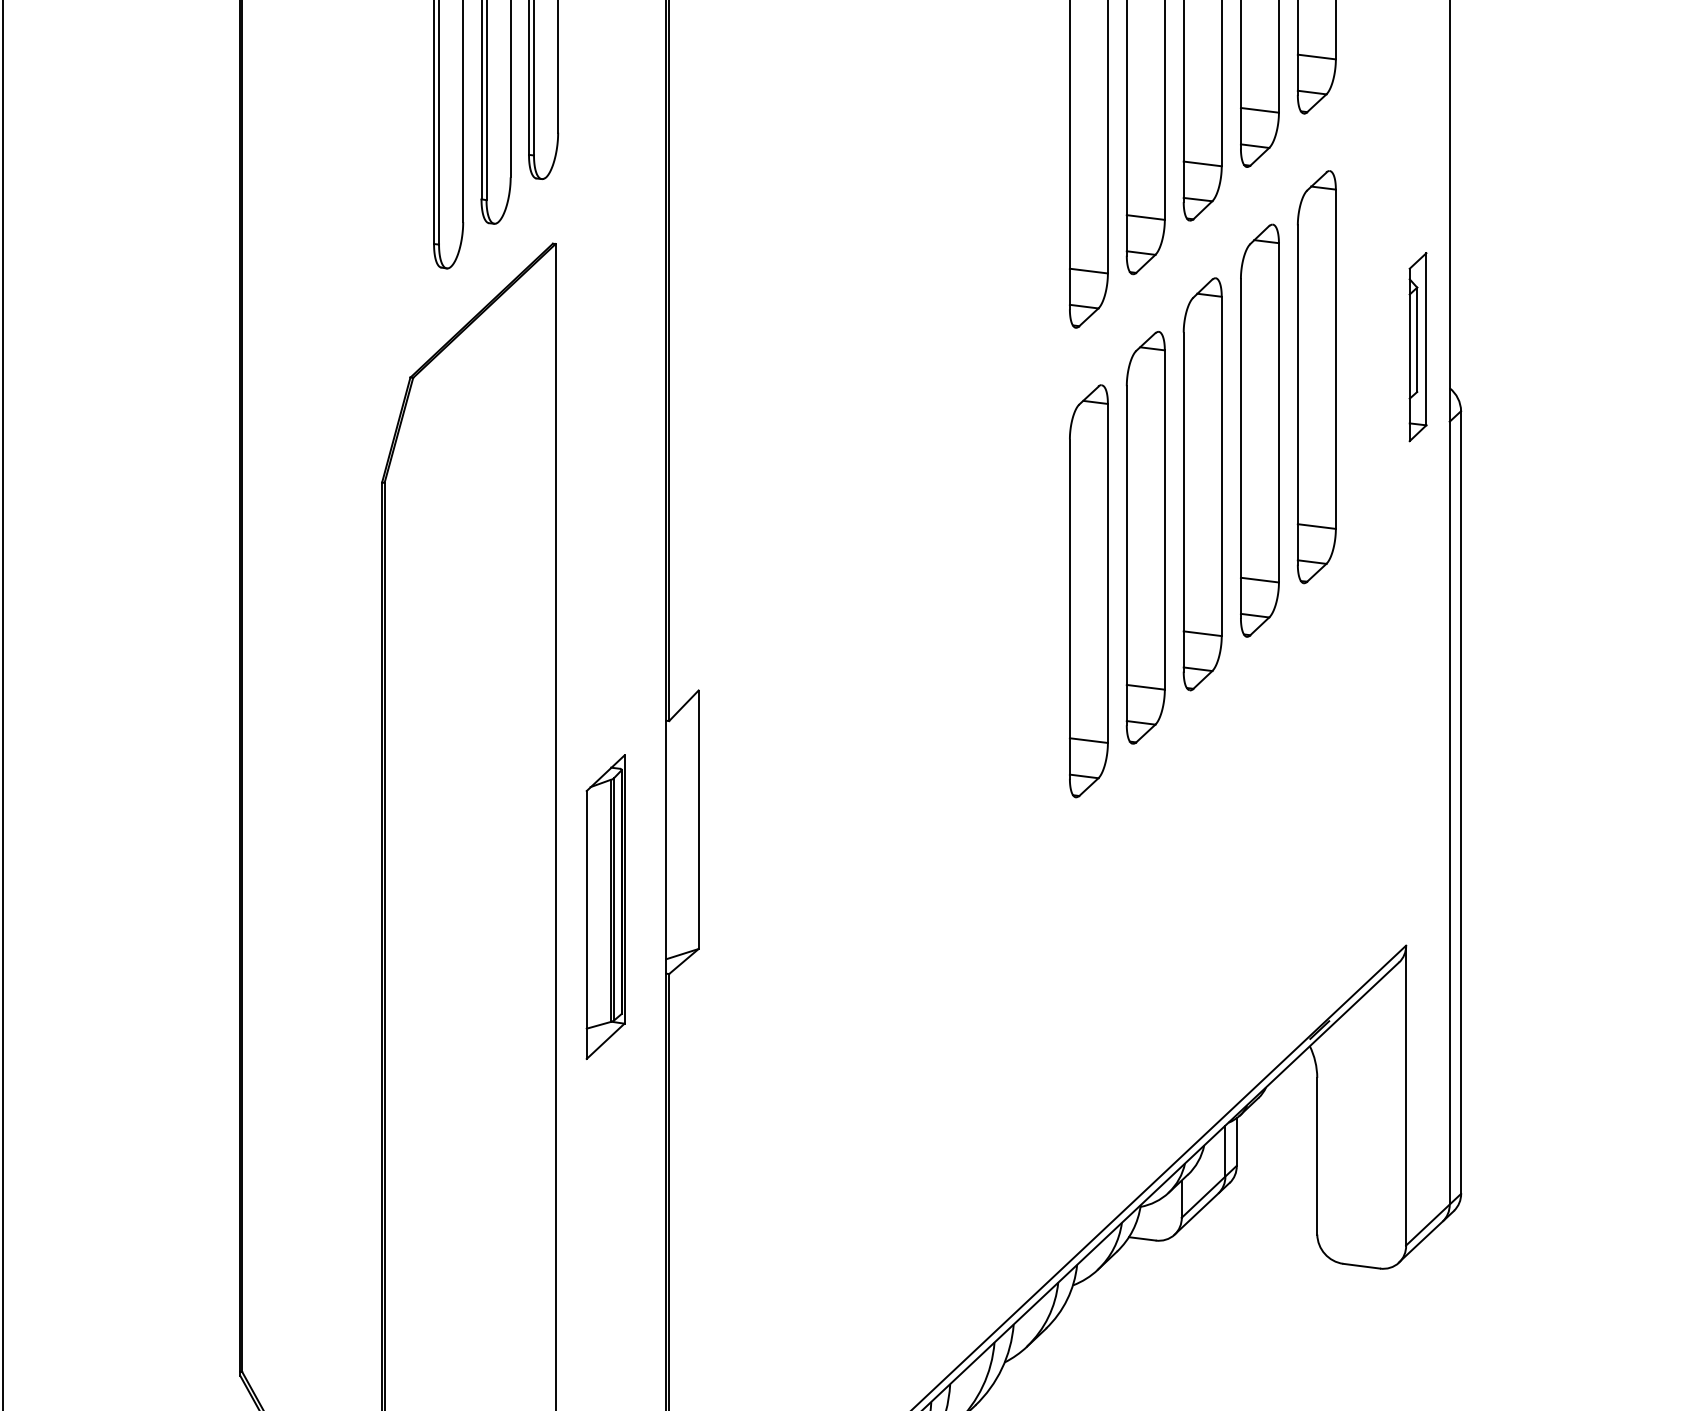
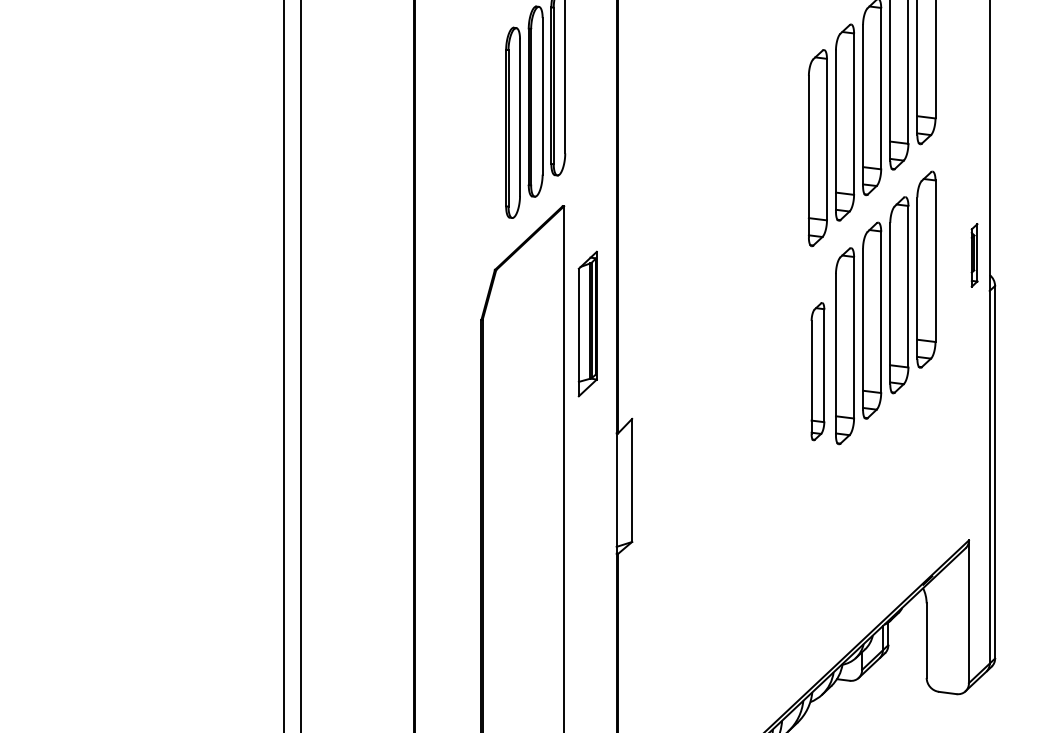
part: (1417, 347) -> (974, 255), size x0.7
part: (1088, 590) -> (817, 371), size x0.7
part: (604, 905) -> (587, 323), moved

